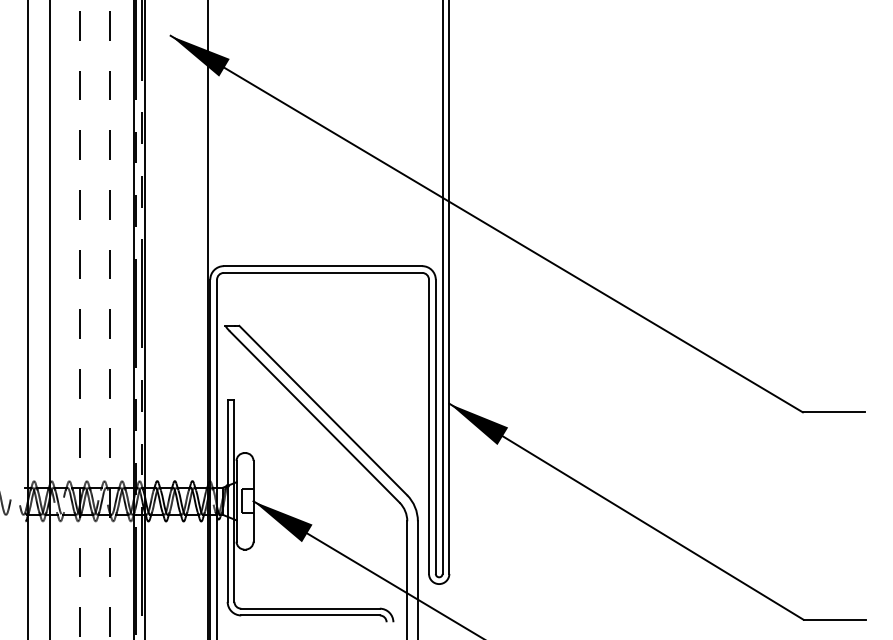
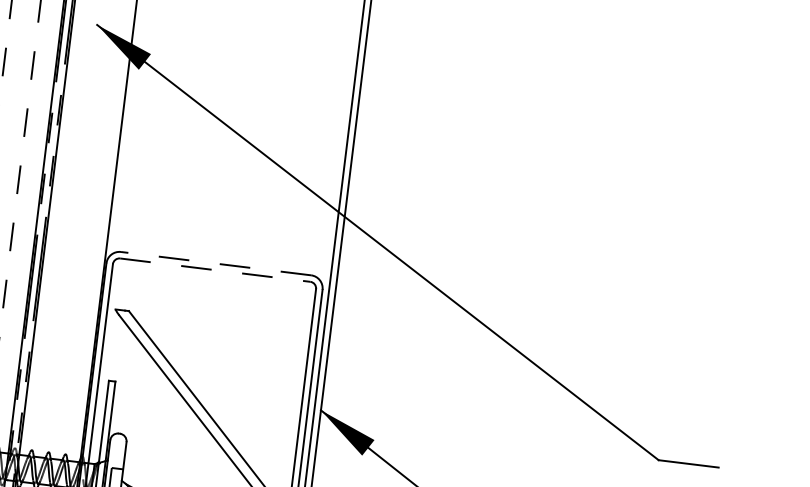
line: (322, 266) -> (215, 263), solid -> dashed
line: (323, 272) -> (215, 269), solid -> dashed

